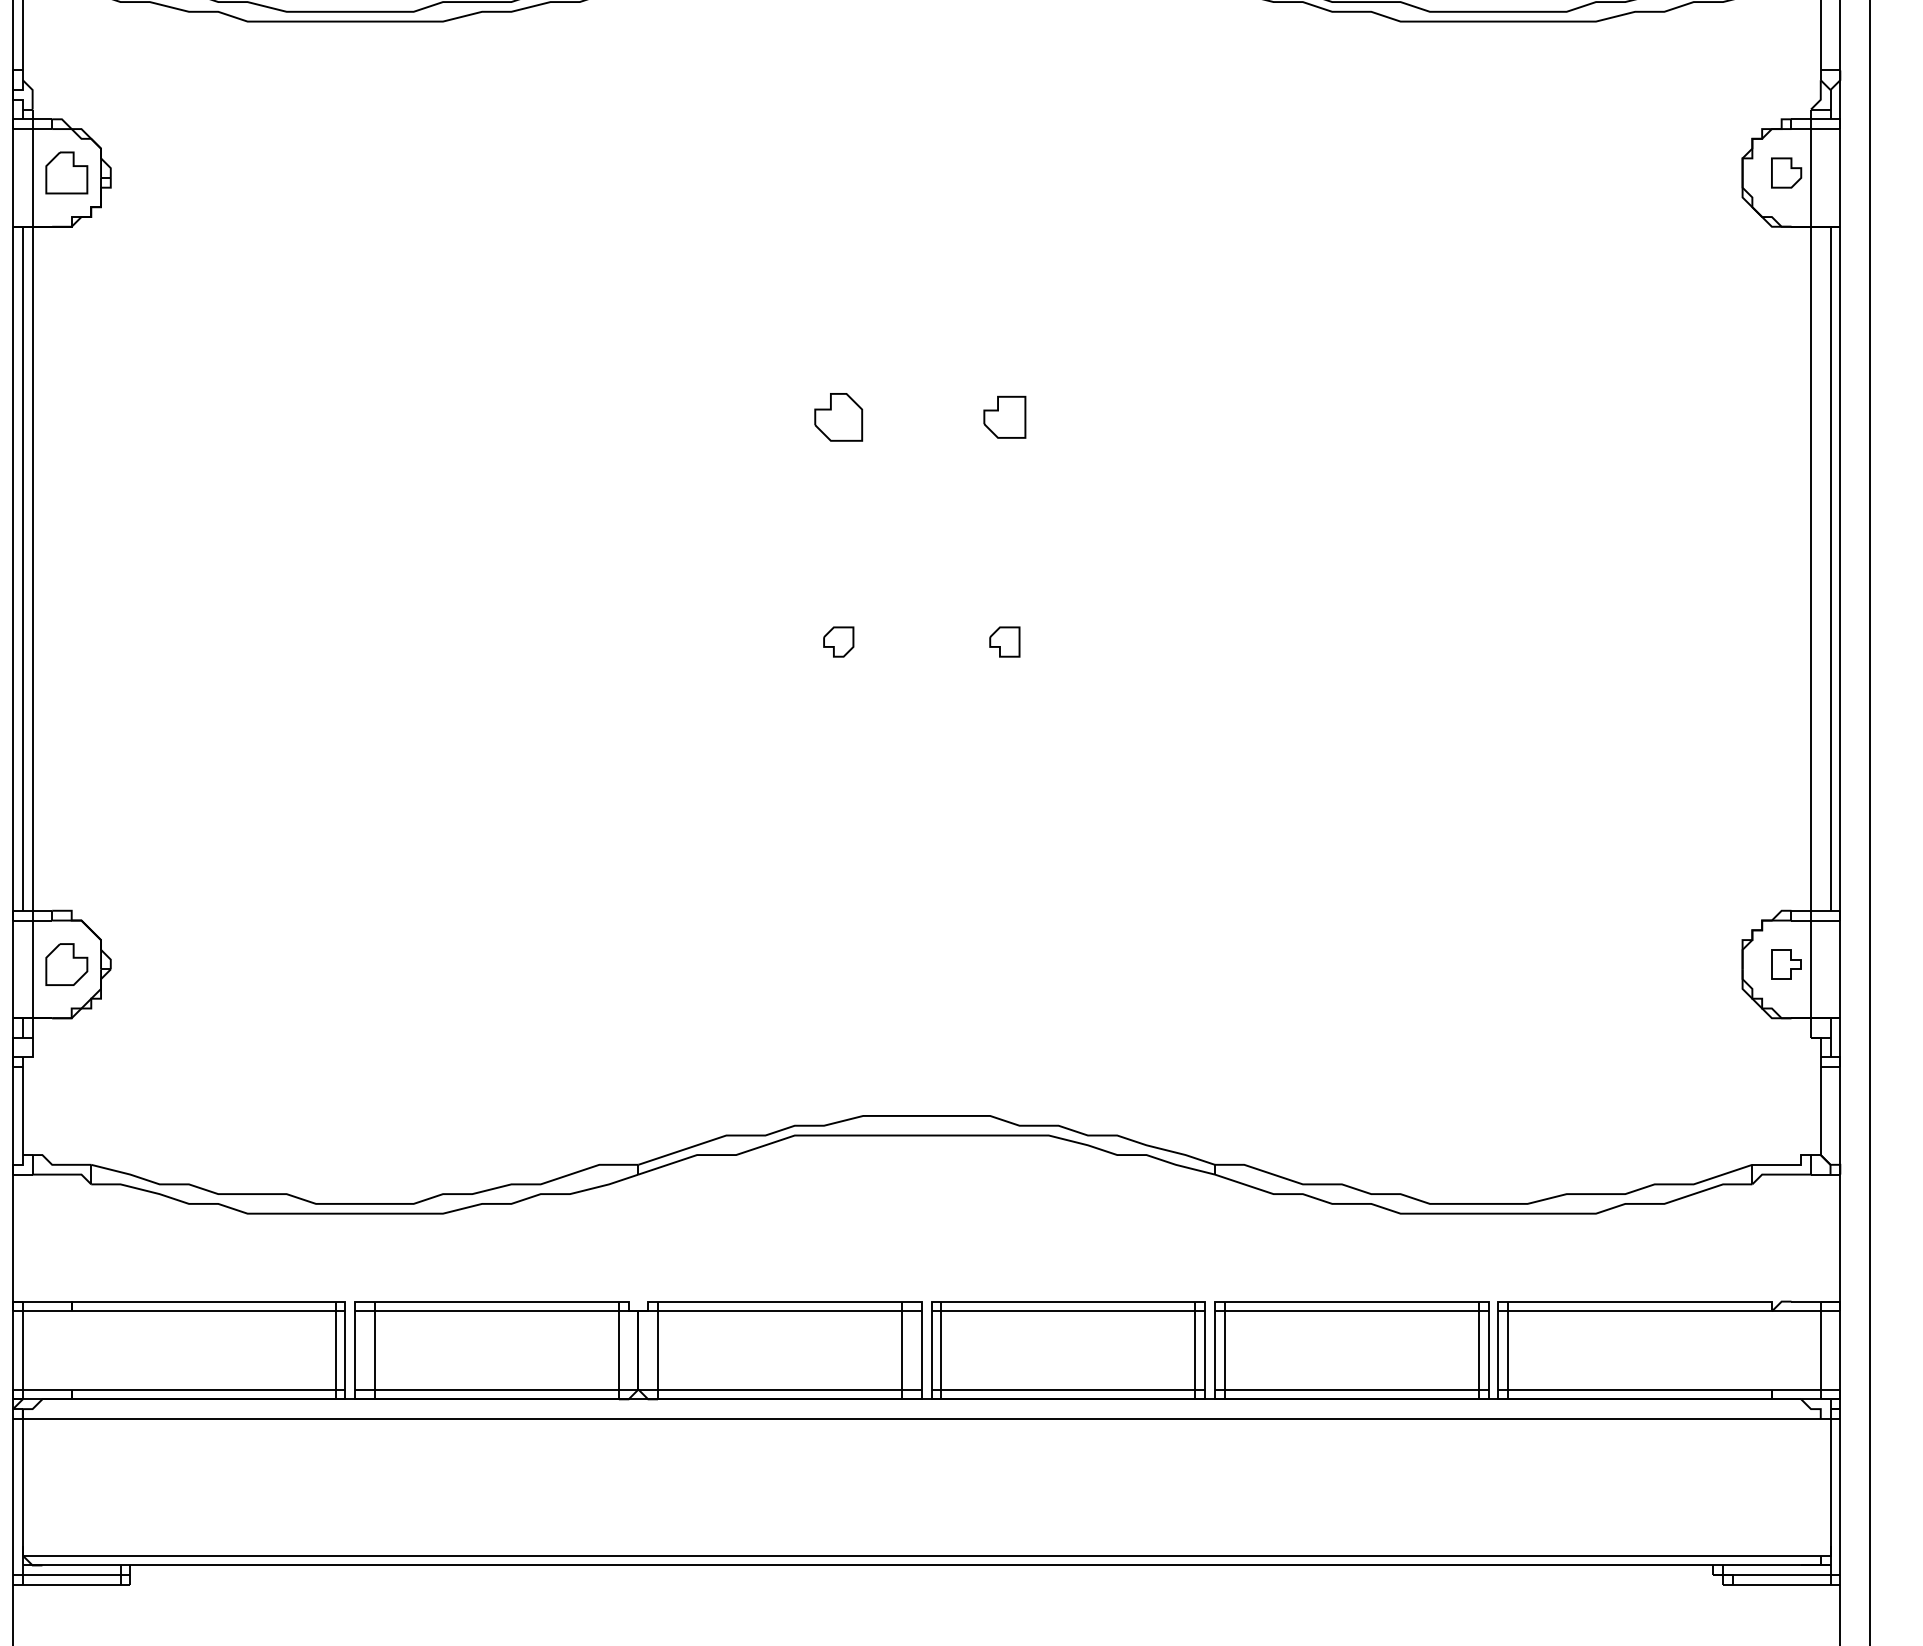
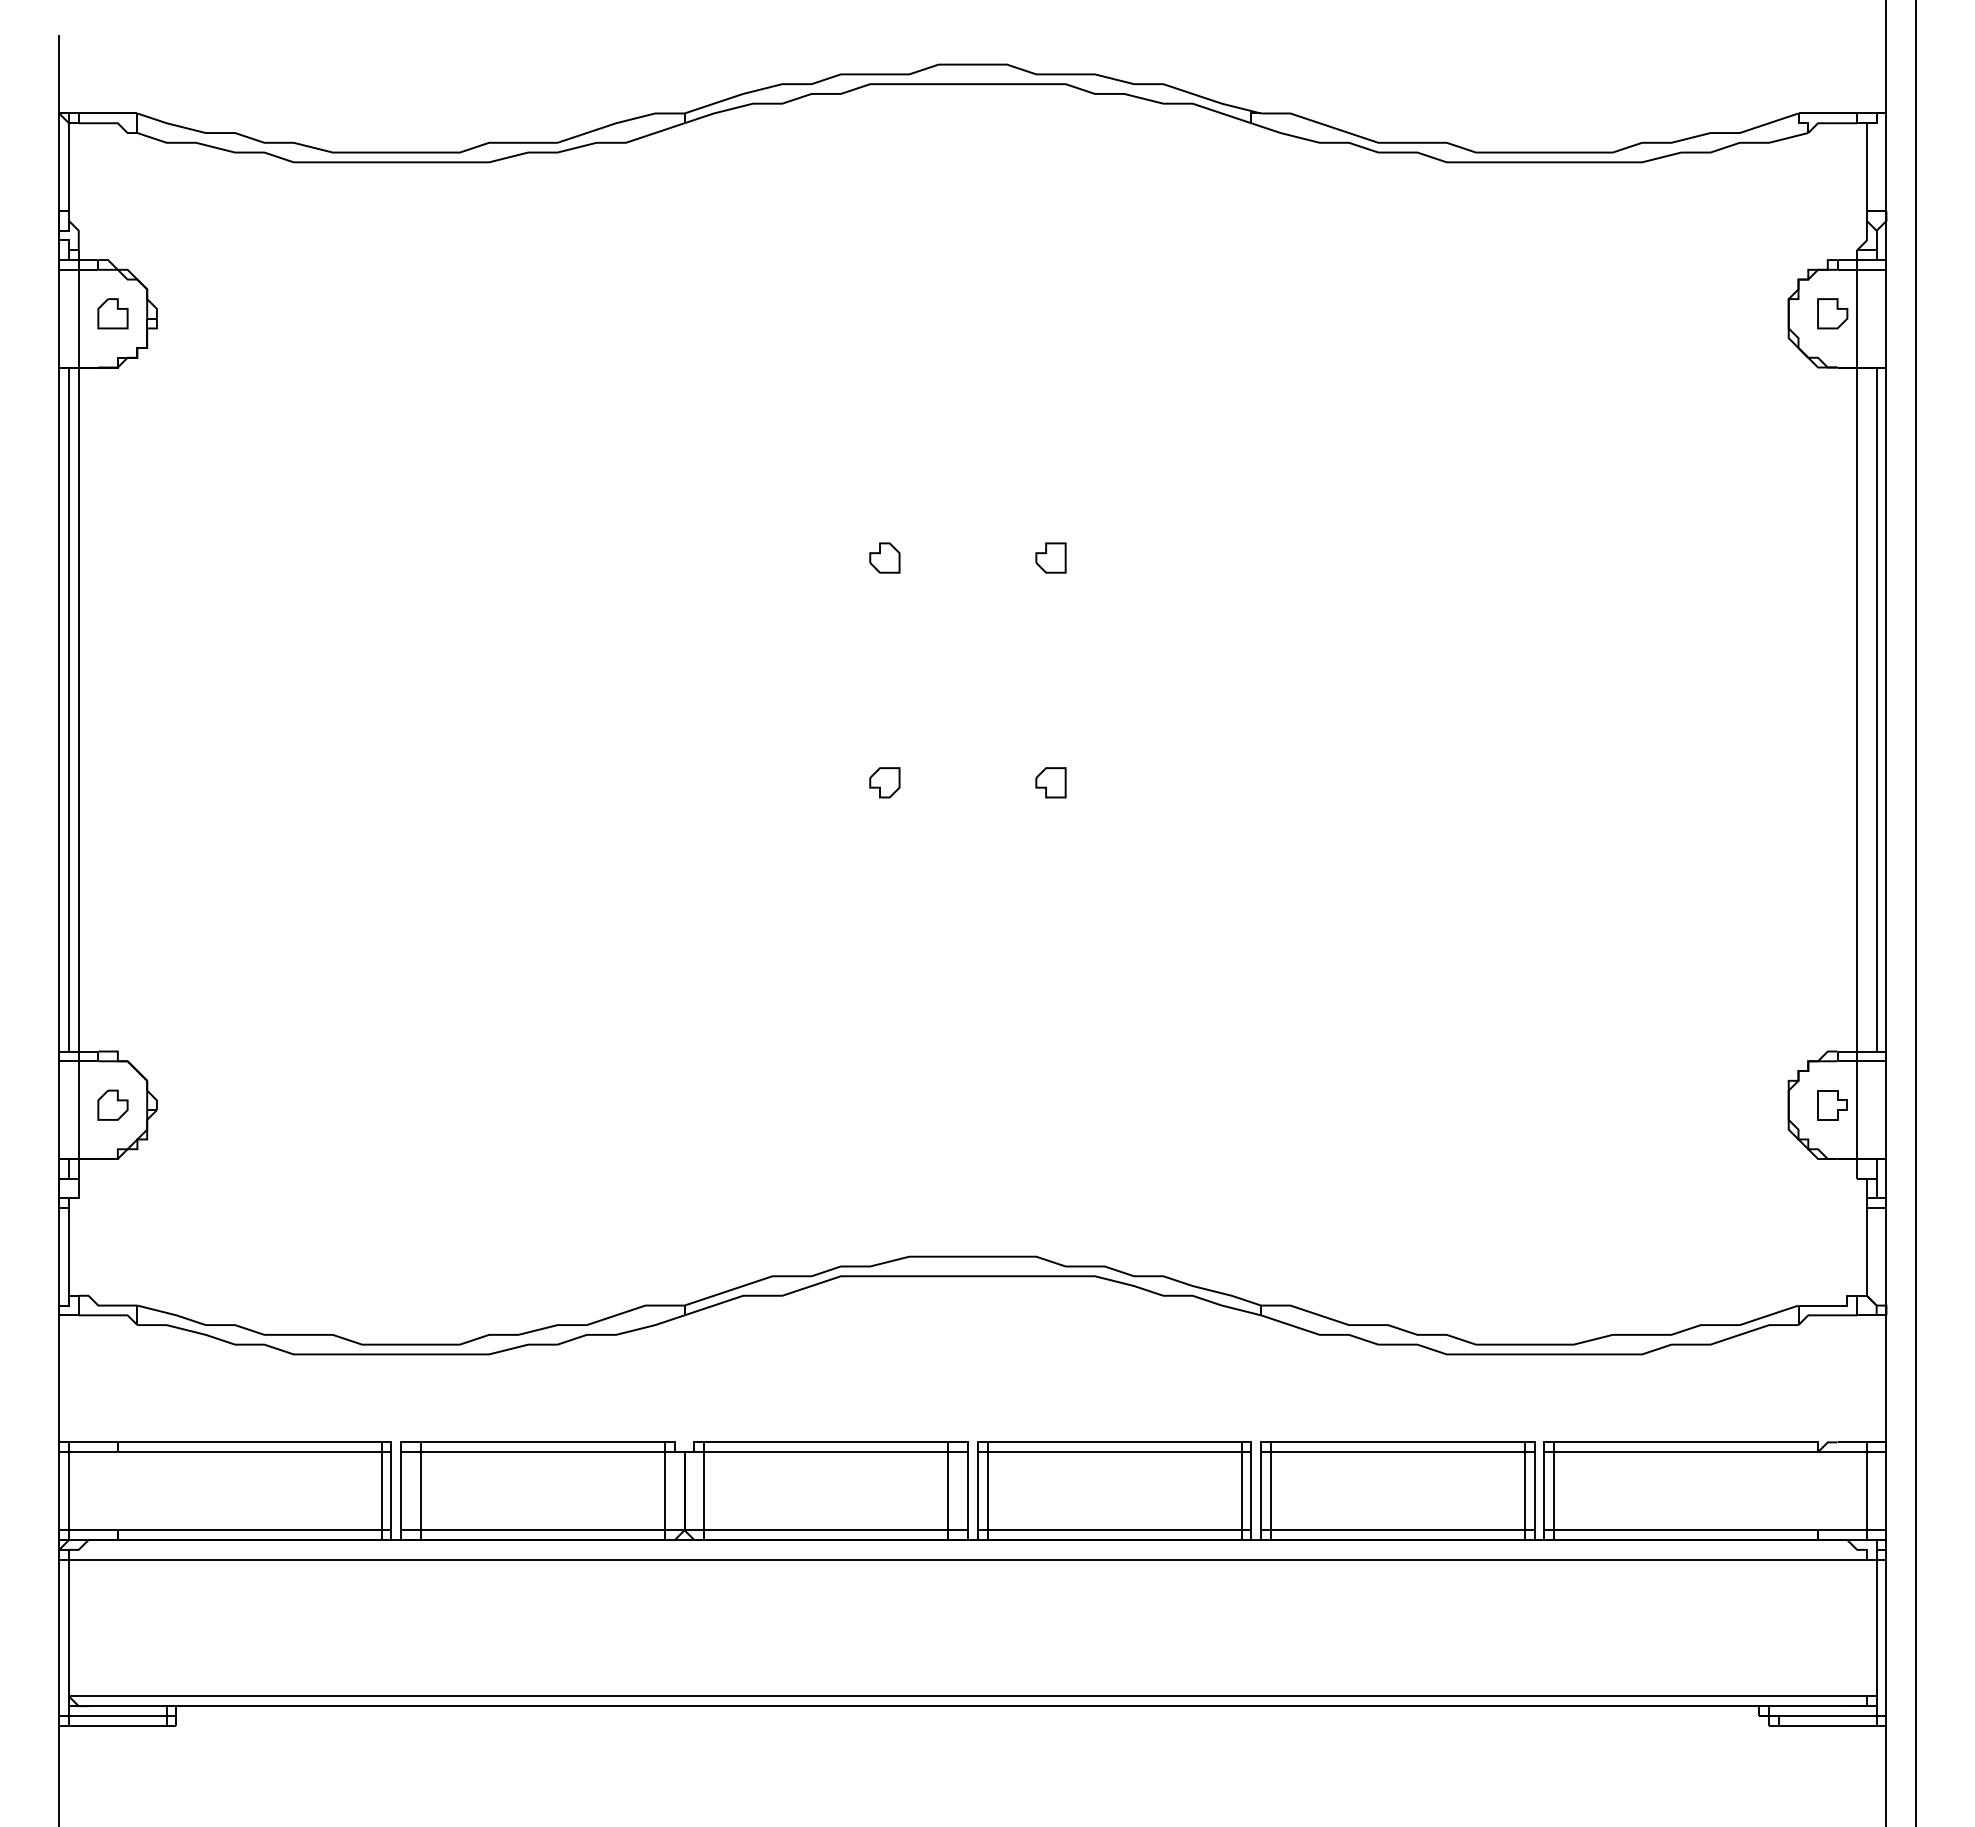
part: (66, 172) -> (112, 313), size x0.71
part: (838, 416) -> (884, 557), size x0.62
part: (1004, 416) -> (1050, 557), size x0.71
part: (66, 963) -> (112, 1104), size x0.71

